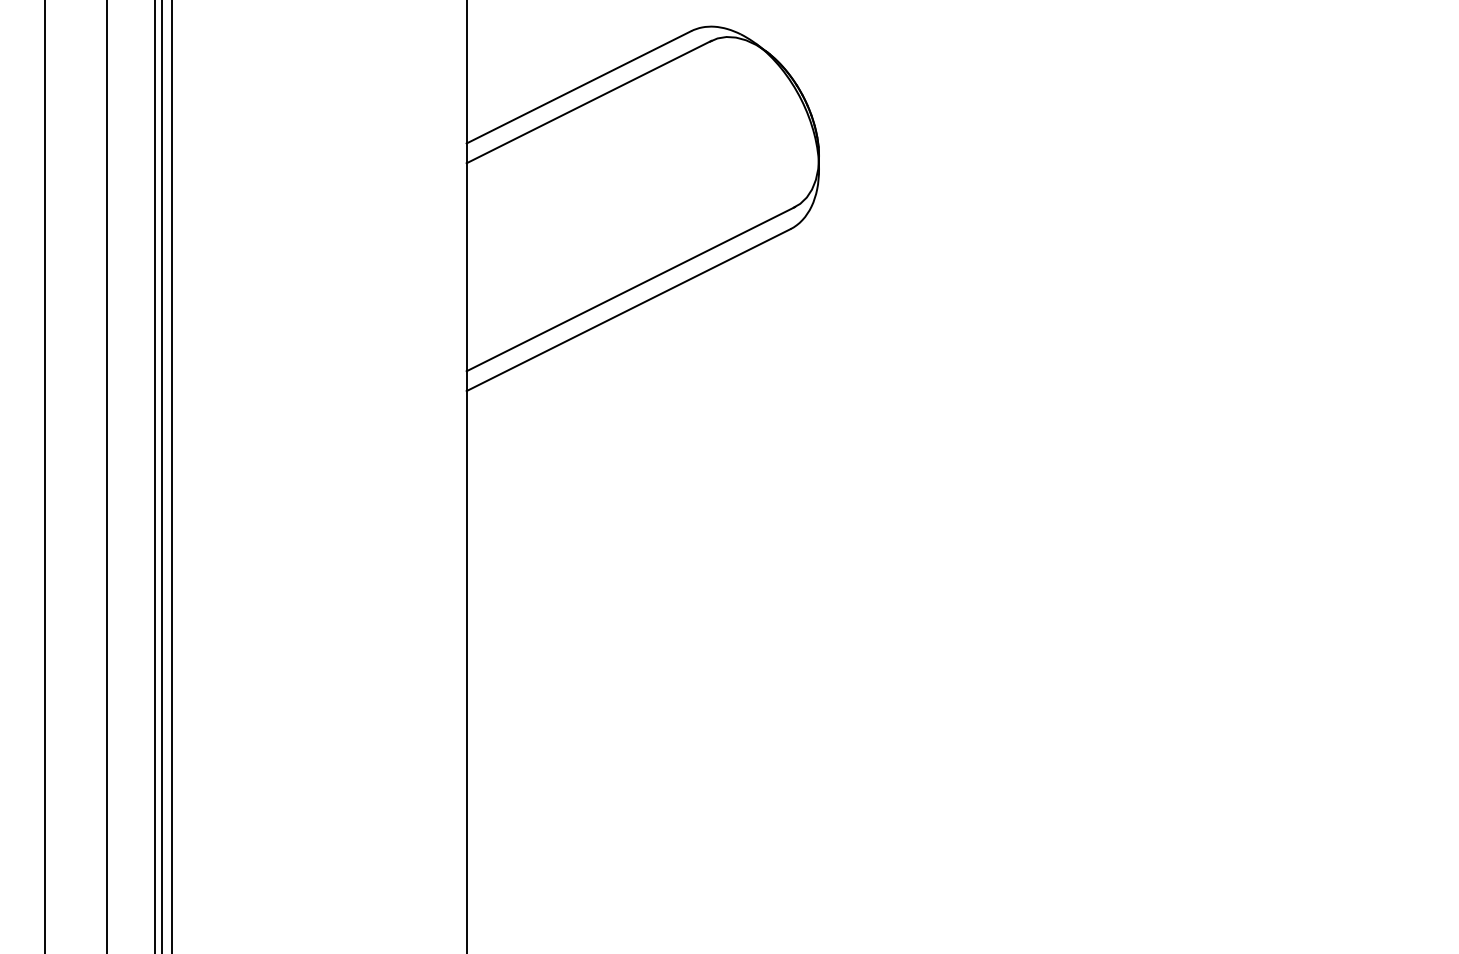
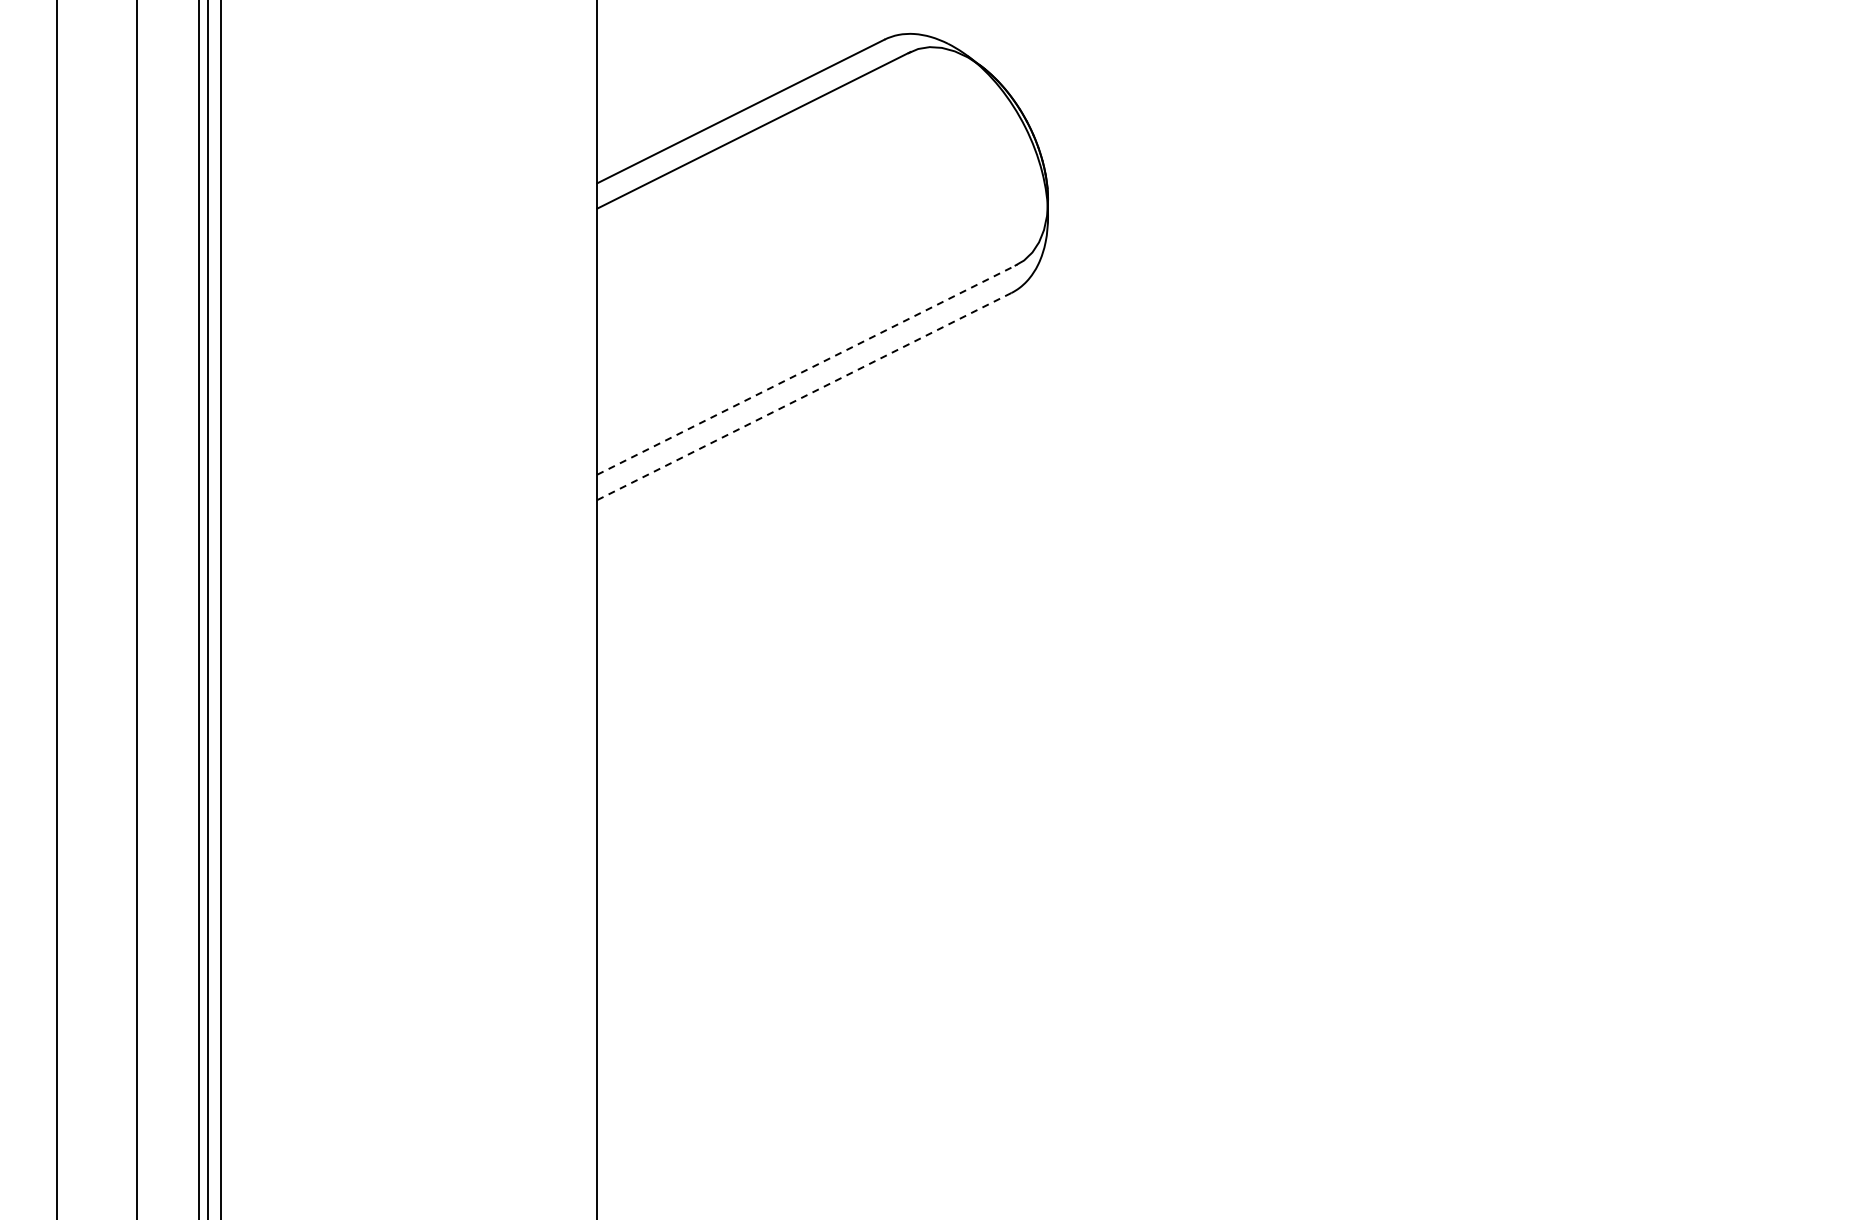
line: (631, 289) -> (807, 369), solid -> dashed
line: (628, 310) -> (804, 396), solid -> dashed

